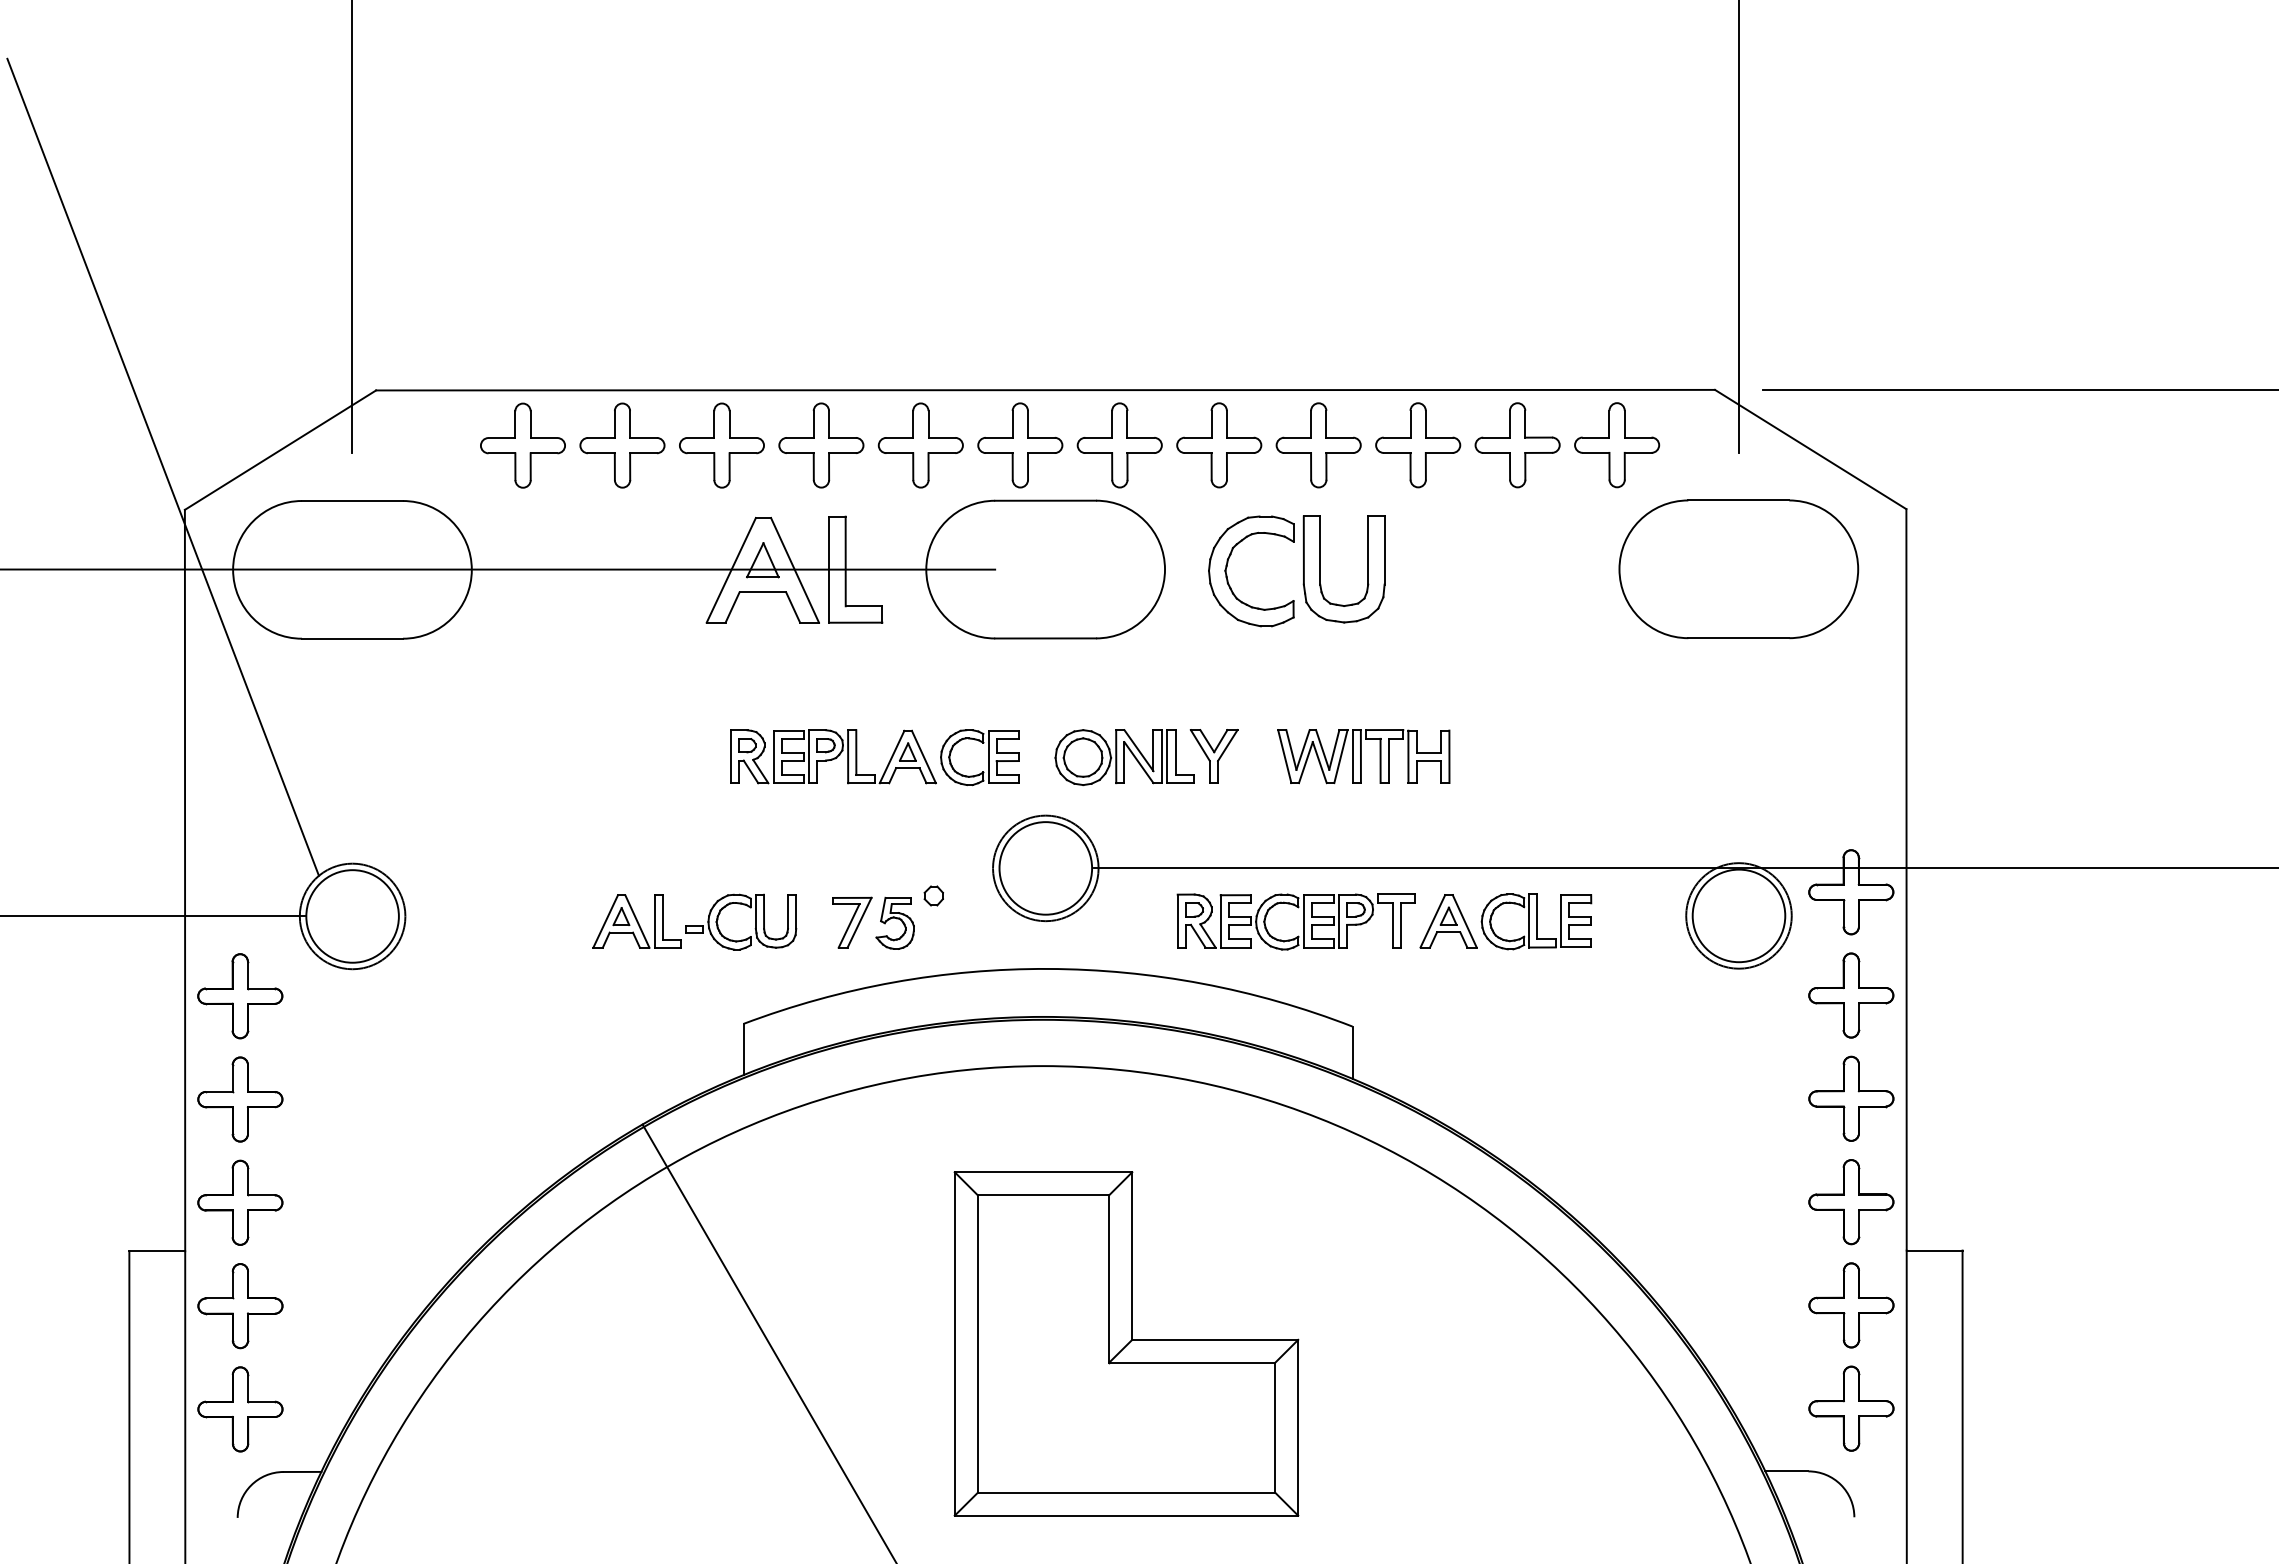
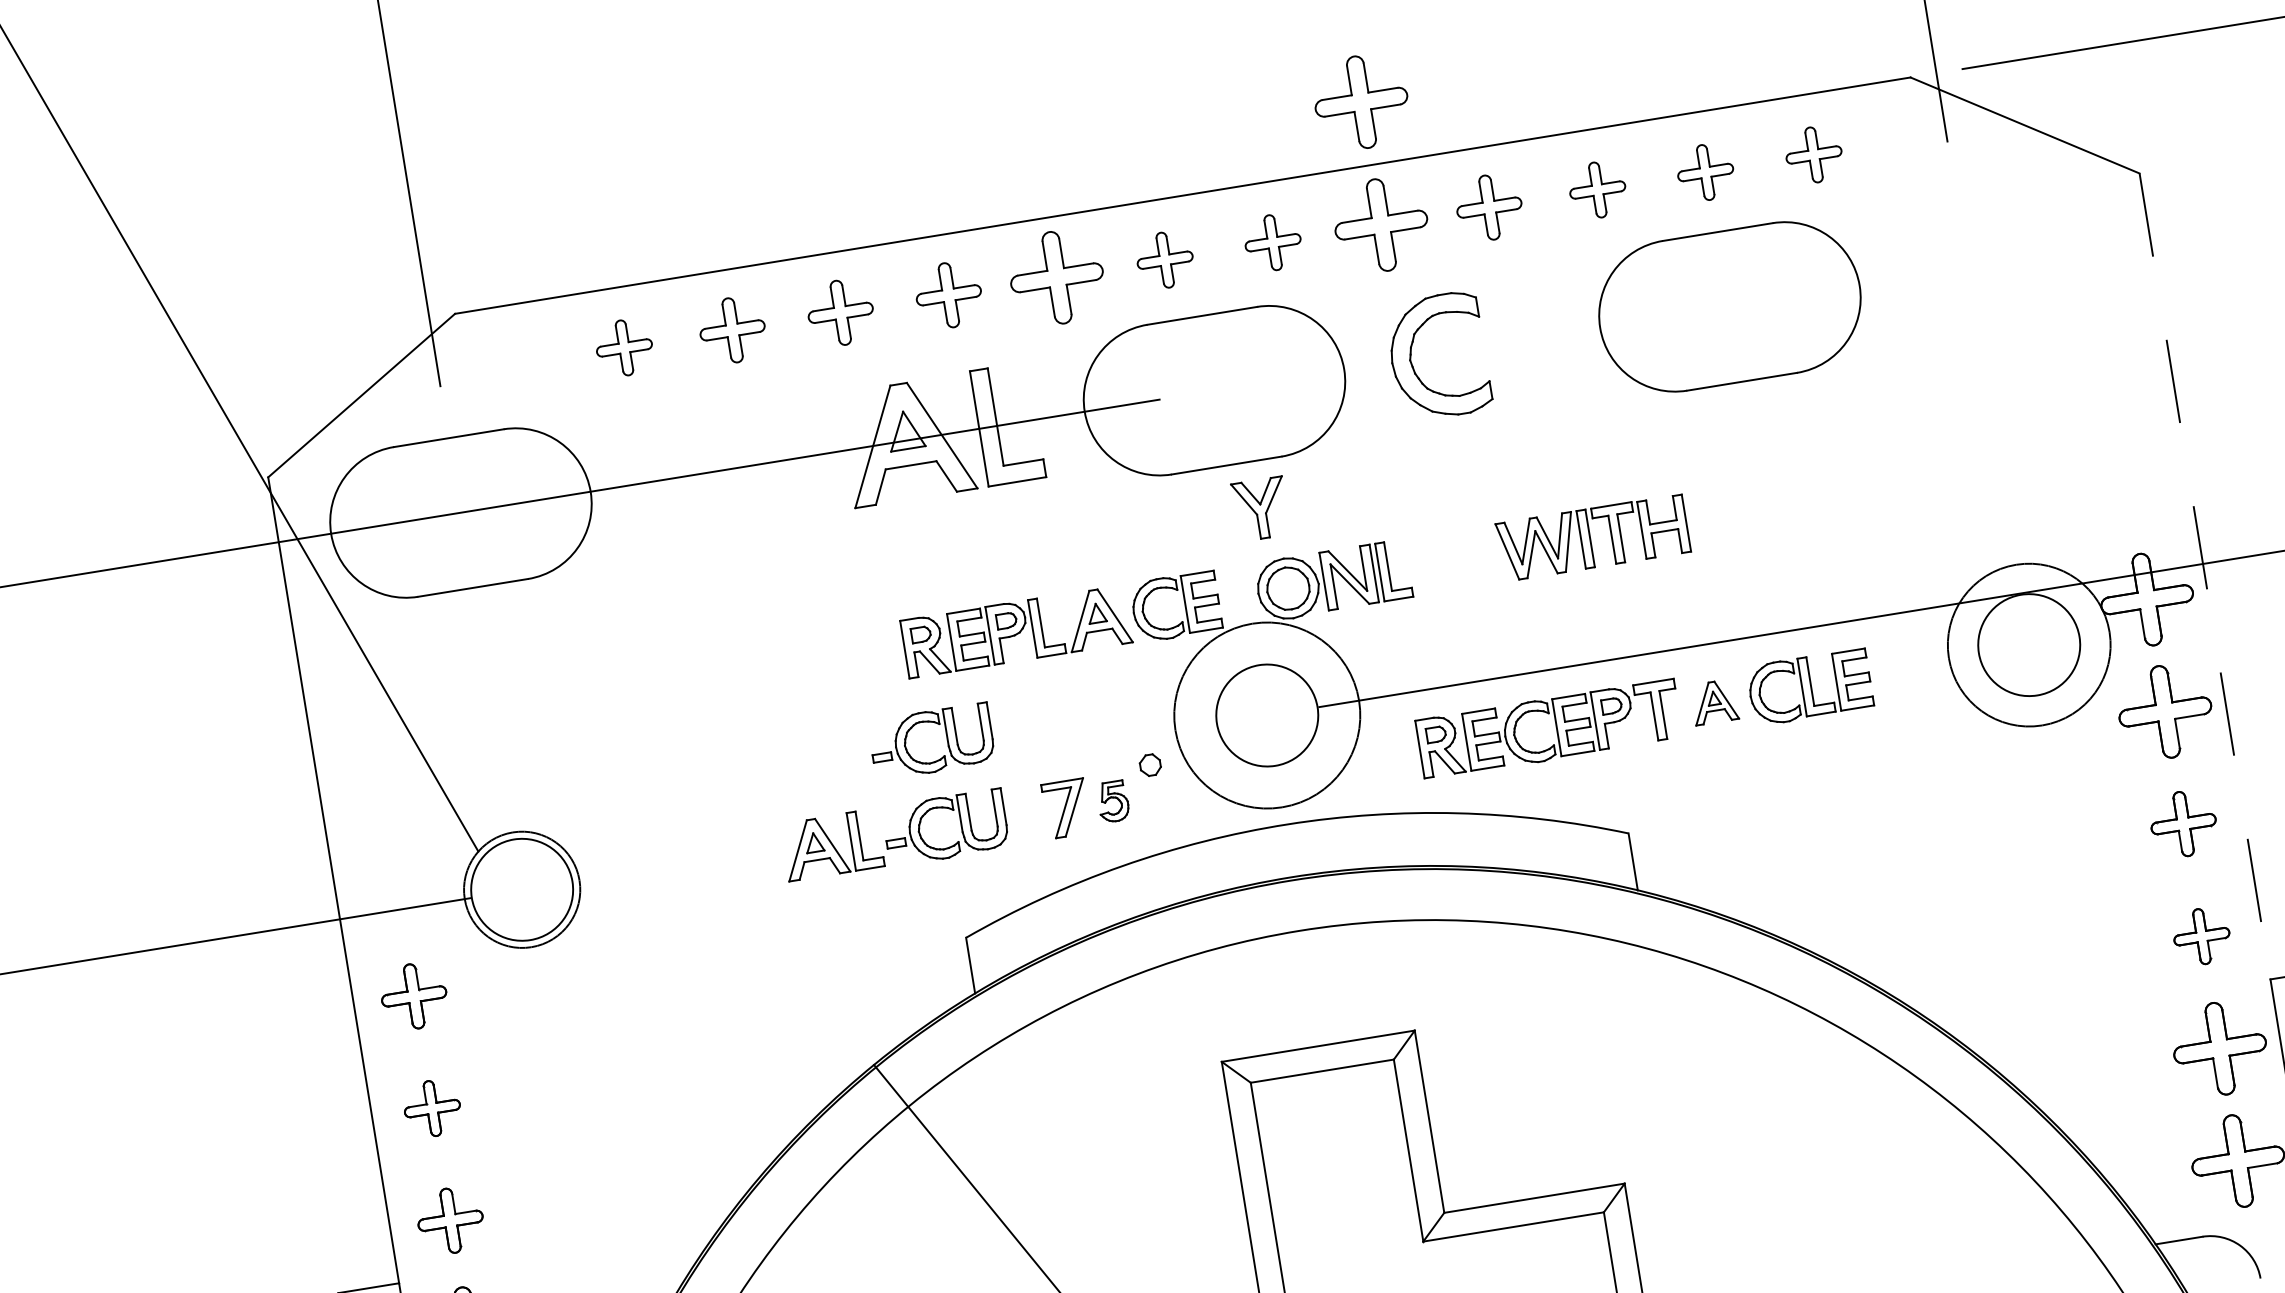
part: (1219, 332) -> (1361, 102), added
part: (522, 445) -> (623, 347), size x0.6
part: (622, 445) -> (732, 330), size x0.7
part: (721, 445) -> (840, 312), size x0.7
part: (821, 445) -> (948, 295), size x0.7
part: (1020, 445) -> (1165, 260), size x0.6
part: (1119, 445) -> (1272, 242), size x0.6
part: (1318, 445) -> (1489, 207), size x0.7
part: (1418, 445) -> (1597, 190), size x0.6
part: (1517, 445) -> (1705, 172), size x0.6
part: (1617, 445) -> (1814, 155), size x0.6
part: (1320, 569) -> (1513, 342), removed
part: (1738, 569) -> (1729, 307), moved
part: (1213, 756) -> (1260, 509), moved
part: (755, 842) -> (947, 738), added
circle: (1045, 868) -> (1266, 715), size x1.6
line: (1906, 879) -> (2204, 576), solid -> dashed
circle: (1738, 915) -> (2028, 644), size x1.4
part: (1448, 921) -> (1714, 702), size x0.7
part: (894, 922) -> (1112, 800), size x0.7
part: (240, 996) -> (414, 996), size x0.7
part: (1851, 1098) -> (2183, 823), size x0.7
part: (240, 1099) -> (432, 1108), size x0.6
part: (240, 1202) -> (450, 1220), size x0.7
part: (1851, 1202) -> (2202, 936), size x0.6

